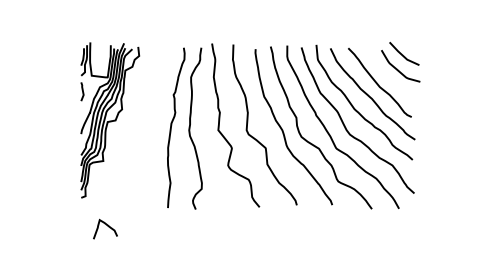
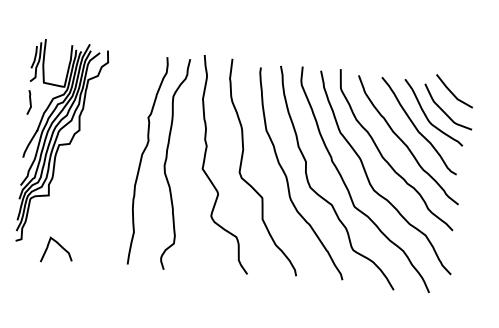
curve: (385, 74) -> (427, 115), added
curve: (107, 226) -> (60, 247), moved

